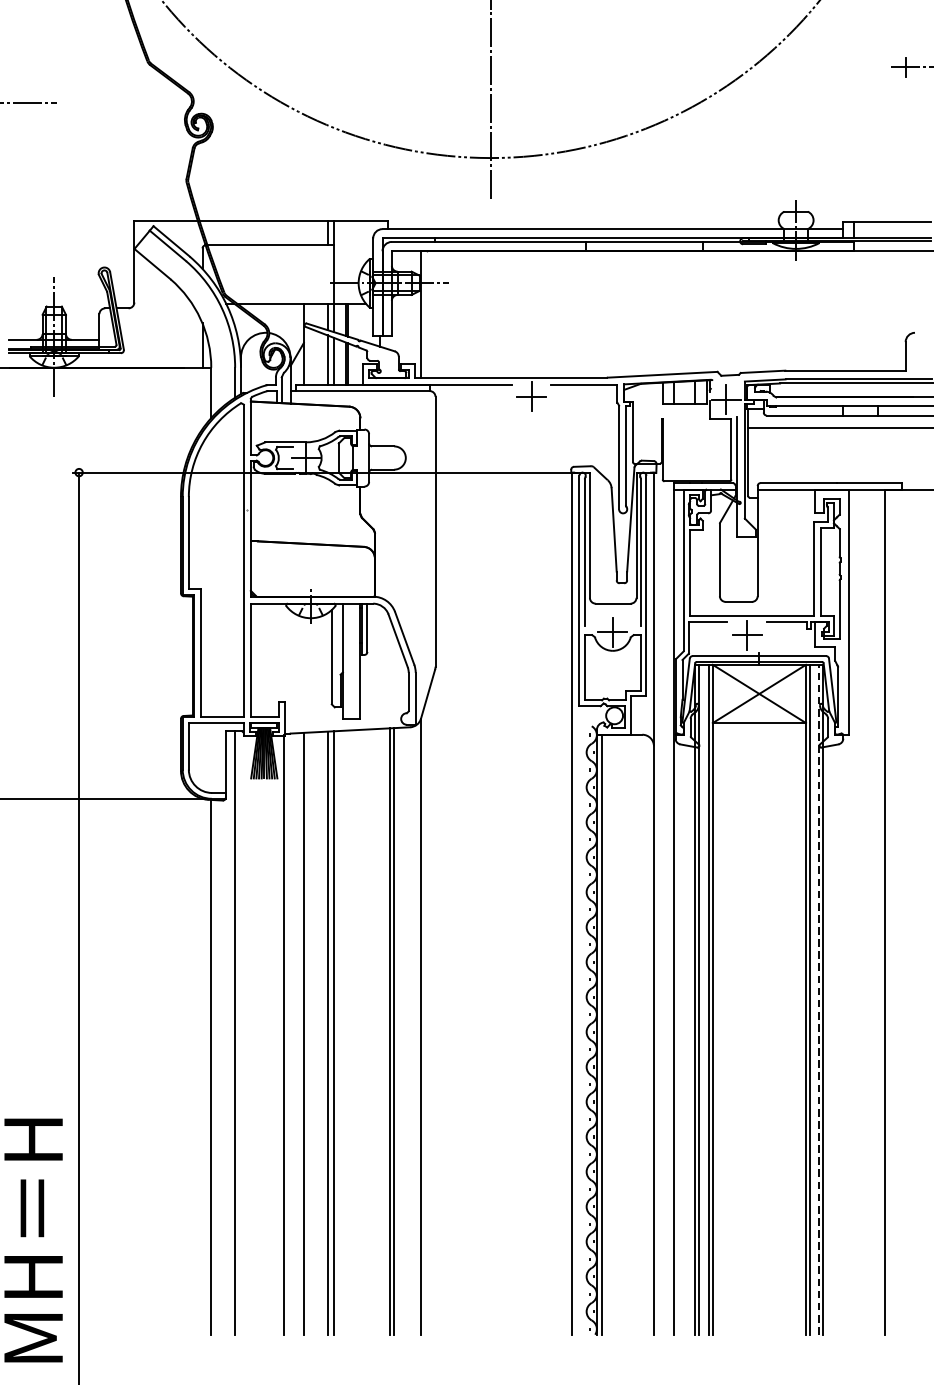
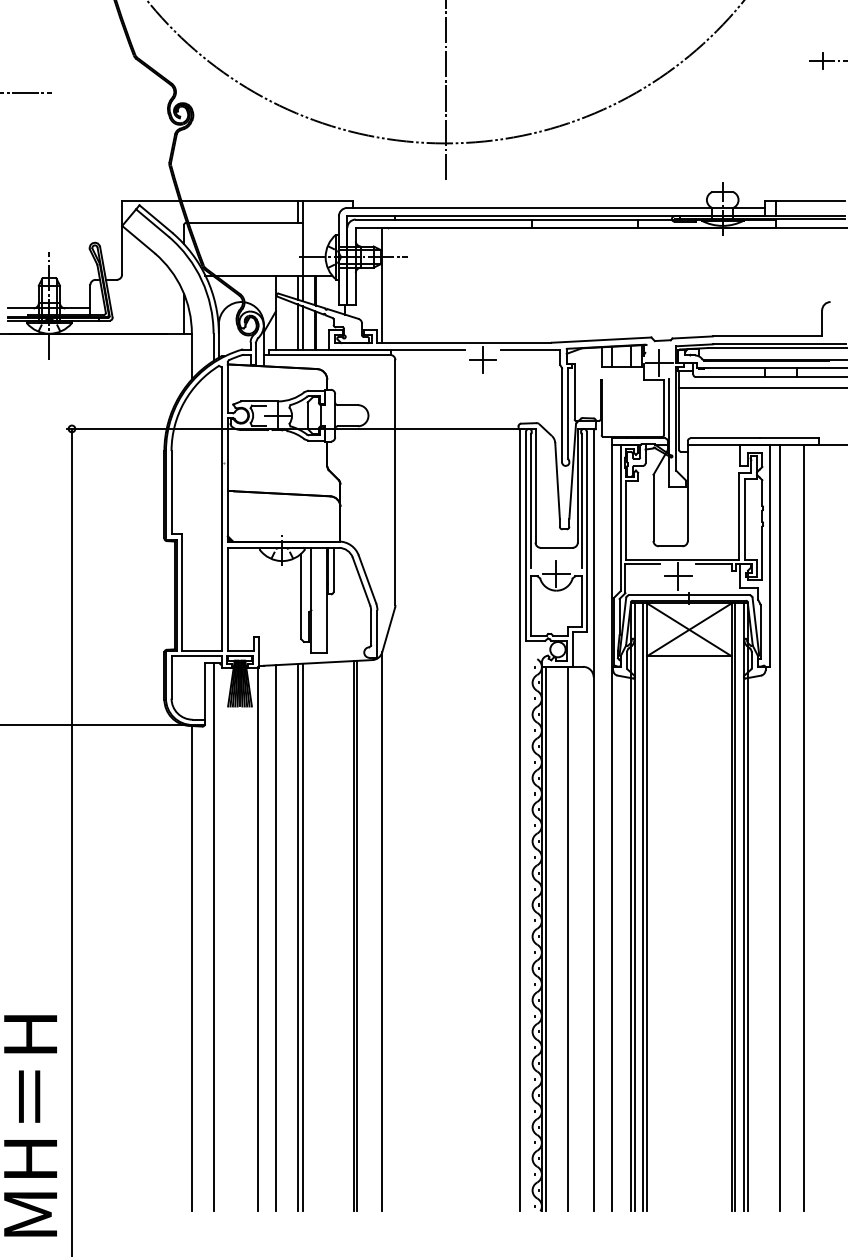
line: (858, 911) -> (779, 827), added
line: (819, 999) -> (743, 907), dashed -> solid
line: (626, 1034) -> (568, 938), added

